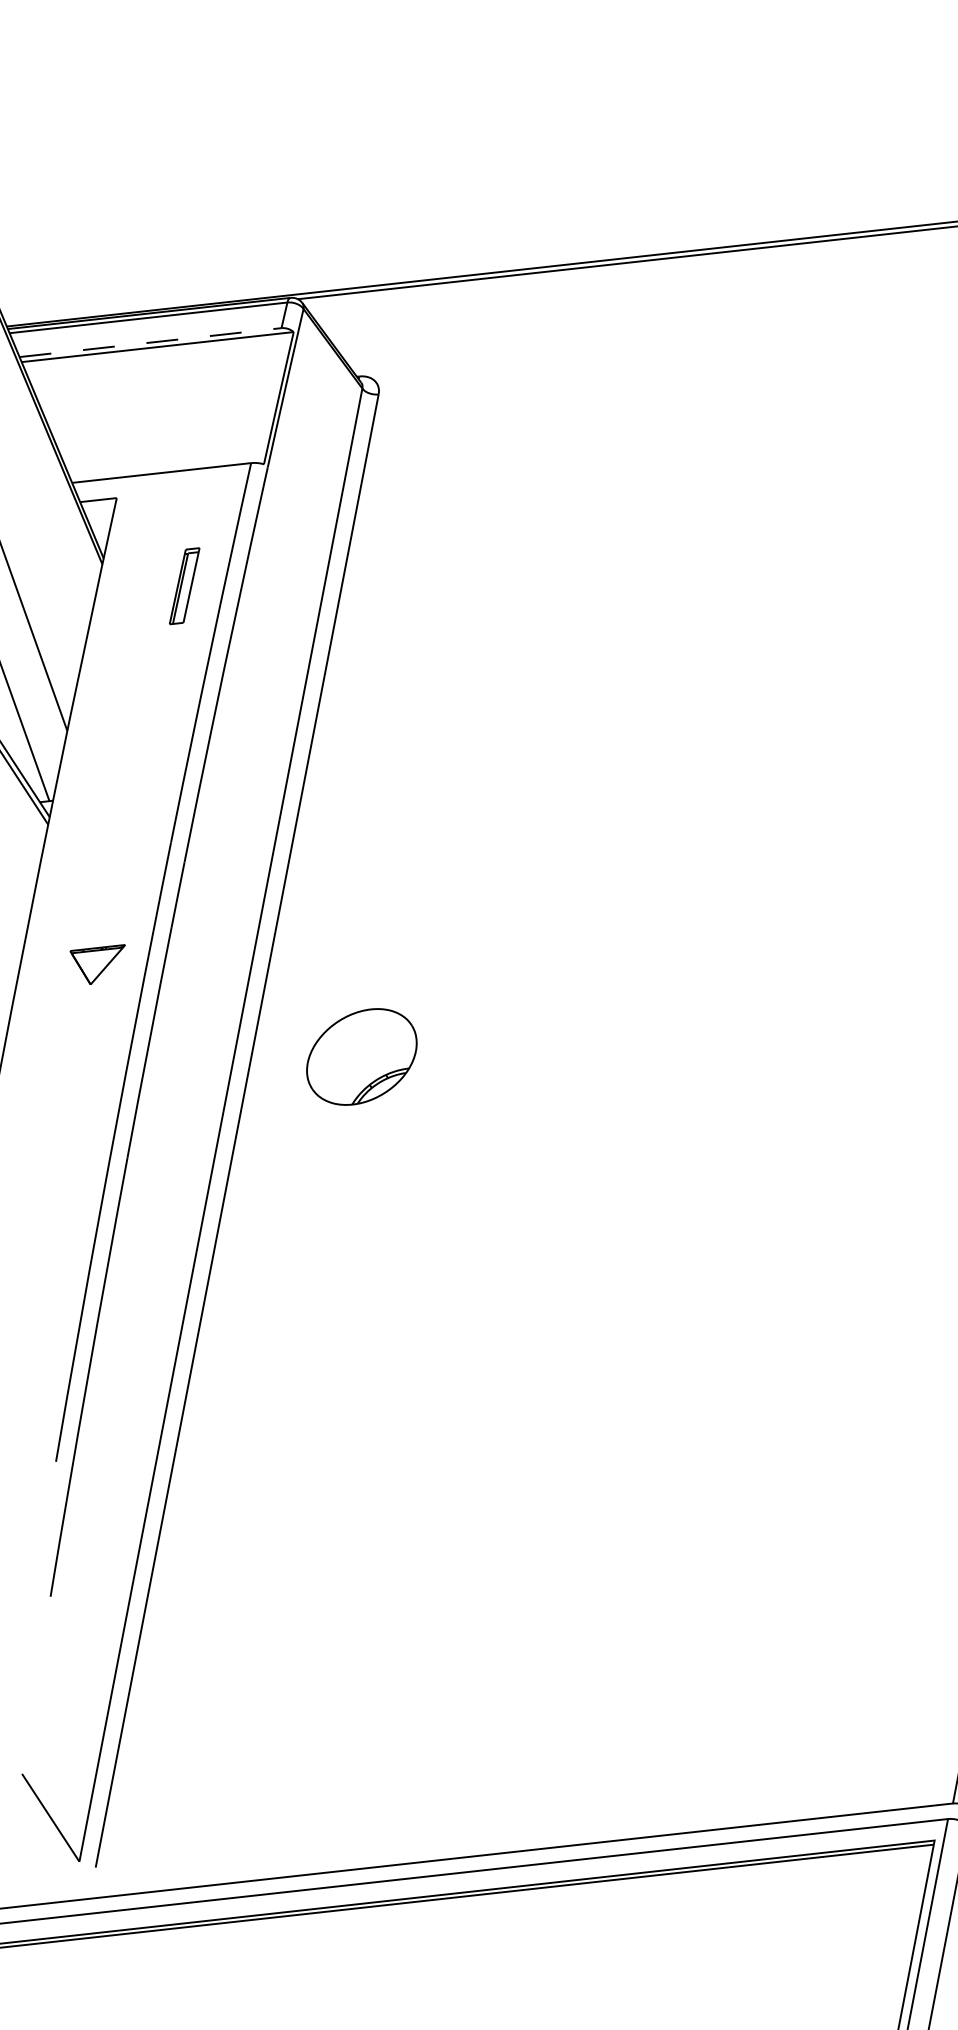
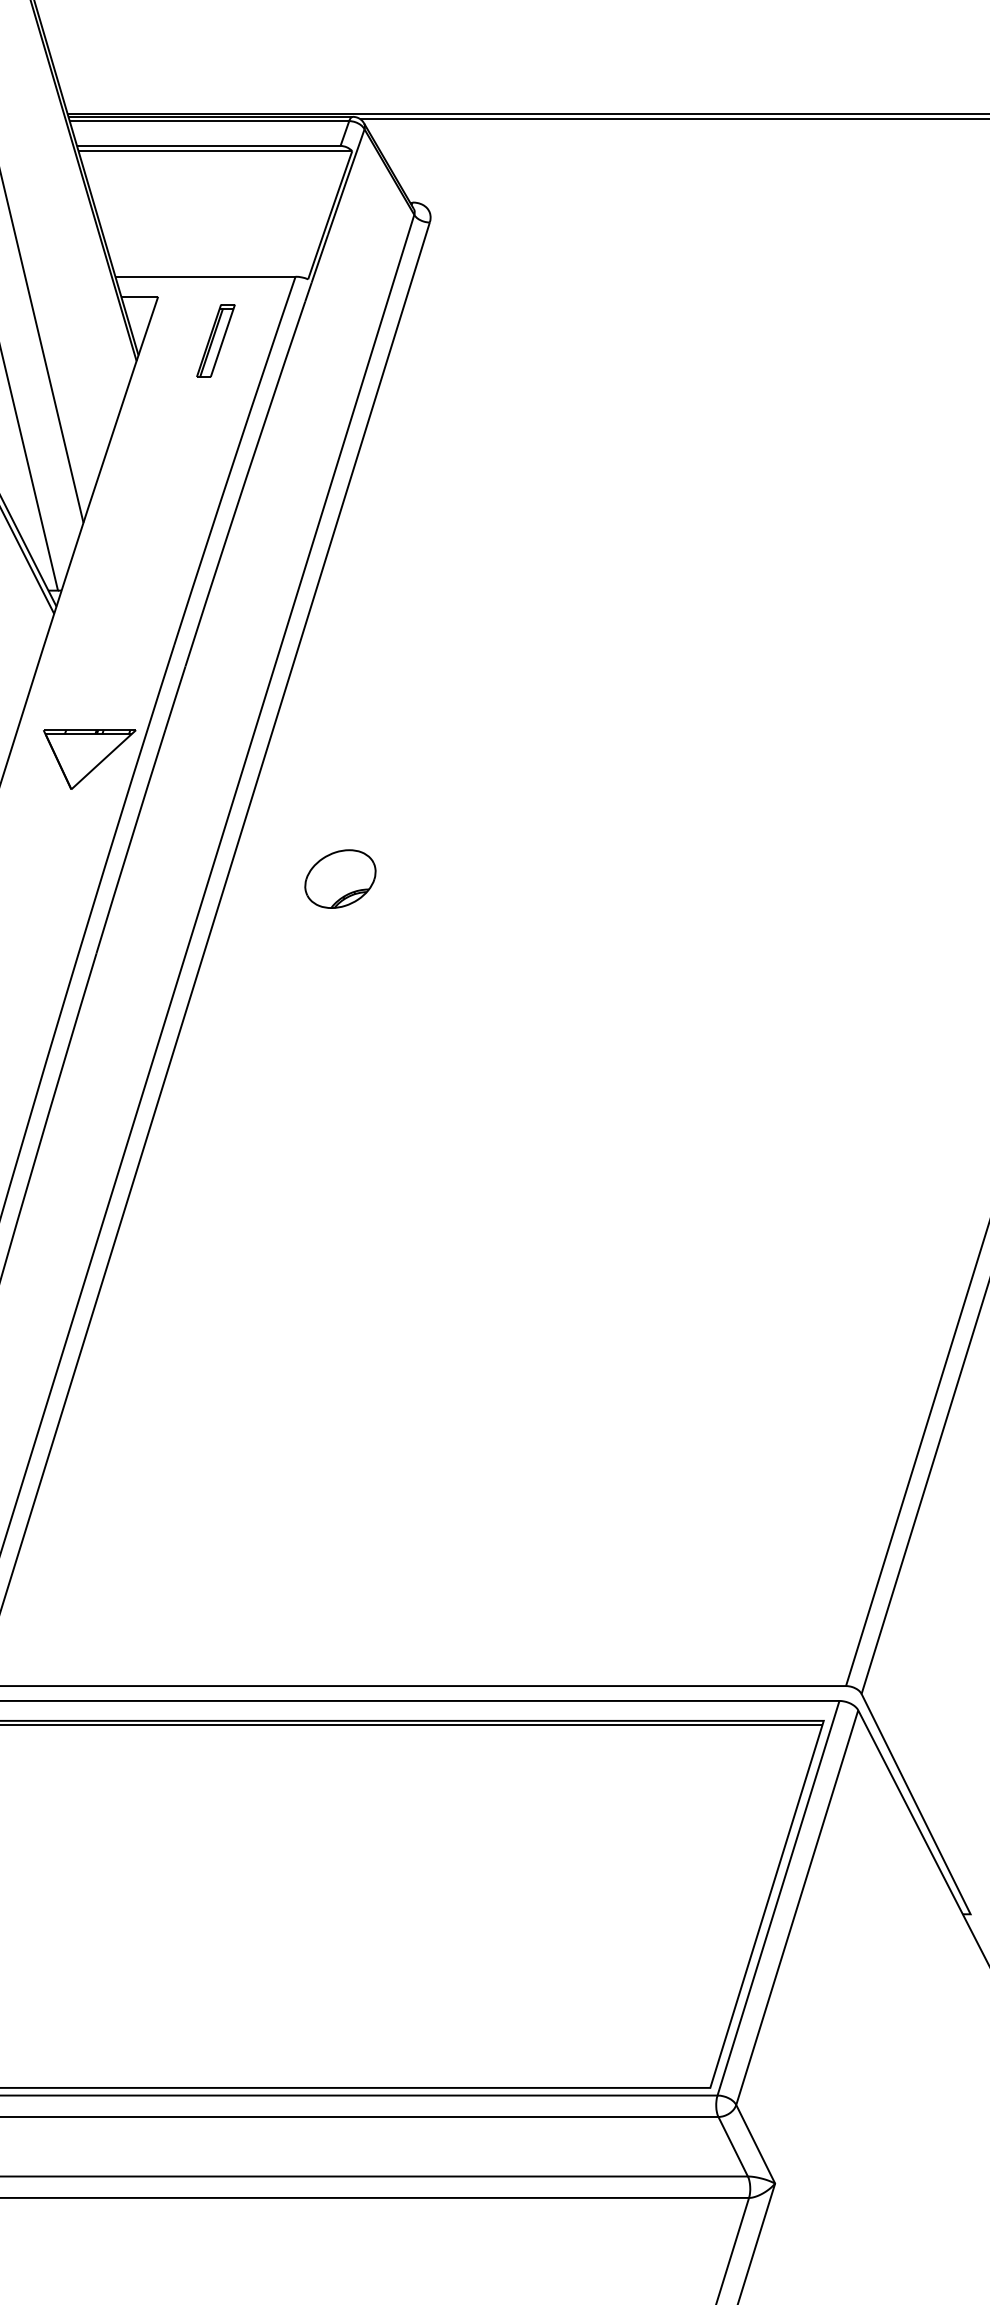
line: (150, 342) -> (208, 145), dashed -> solid
part: (184, 585) -> (215, 340), moved
part: (99, 965) -> (89, 759), size x1.67
part: (361, 1056) -> (340, 878), size x0.62

